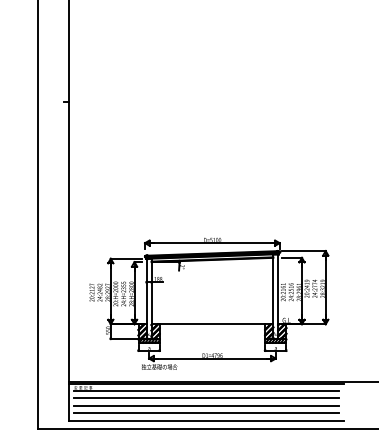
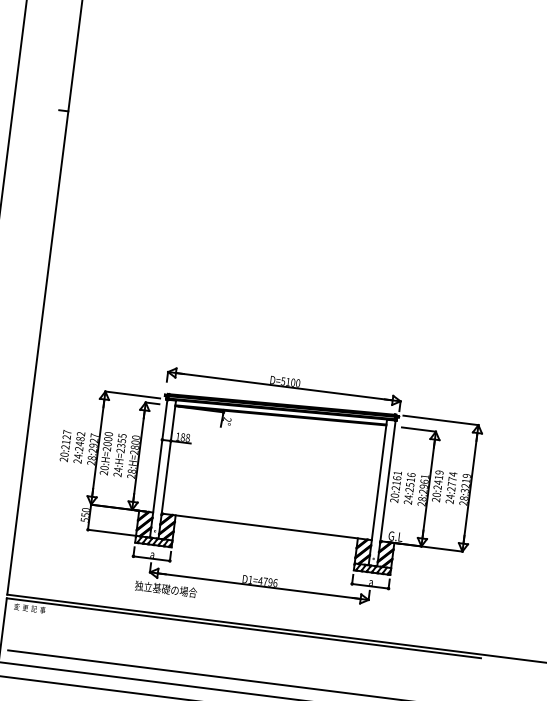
line: (205, 391) -> (240, 641), removed
line: (205, 398) -> (238, 653), removed
line: (205, 405) -> (237, 665), removed

